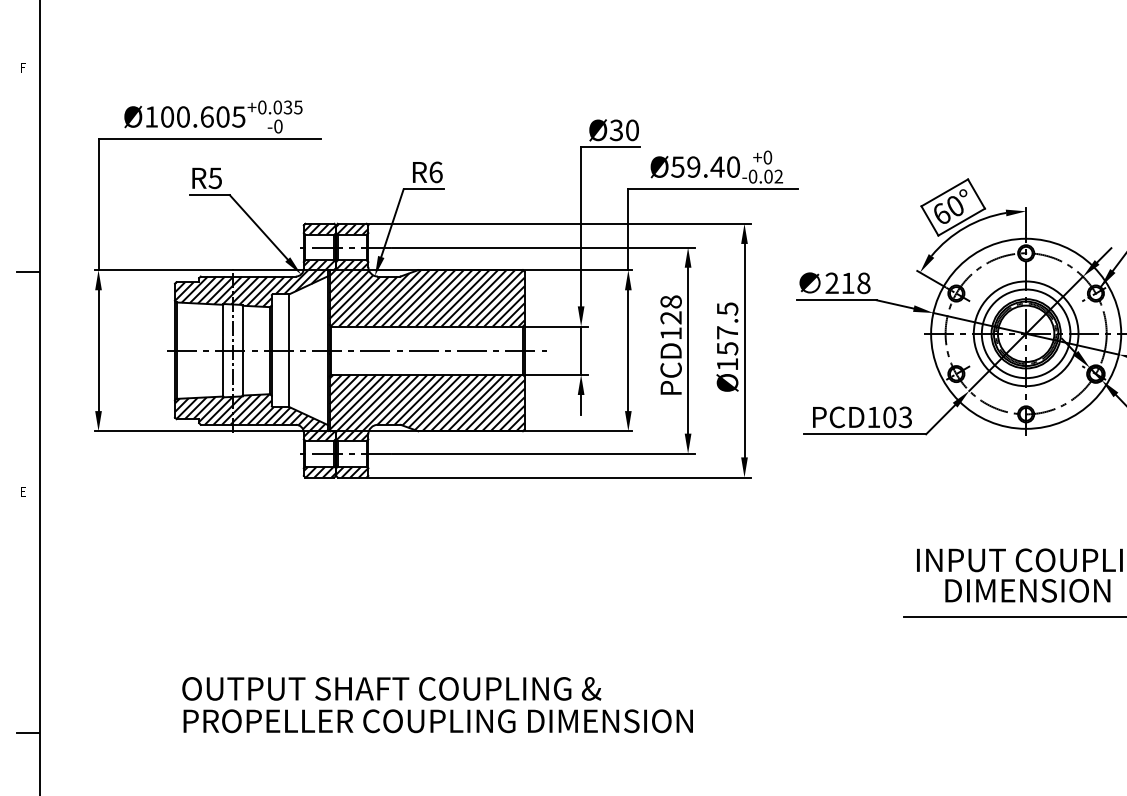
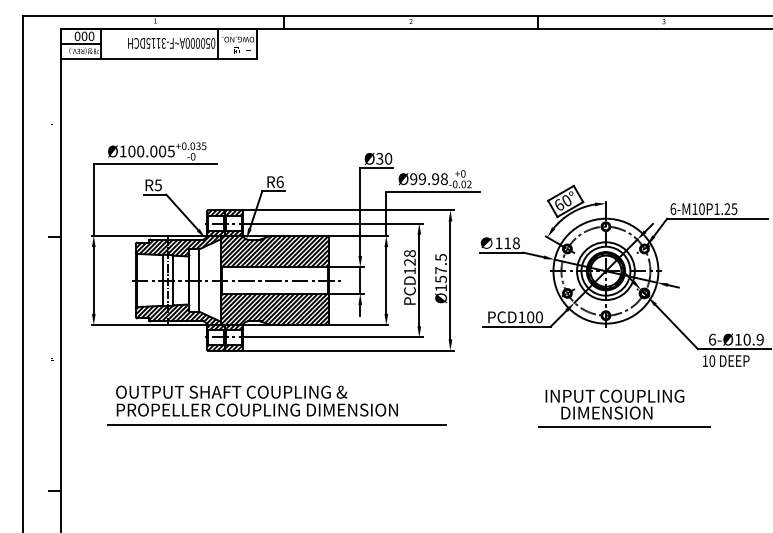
text: (206, 117) -> (153, 151), Ø100.605 -> Ø100.005
text: (704, 167) -> (428, 179), Ø59.40 -> Ø99.98
text: (831, 281) -> (498, 242), 218 -> 118
text: (903, 417) -> (538, 317), PCD103 -> PCD100
line: (429, 613) -> (276, 425), added
text: (436, 703) -> (256, 400), moved

